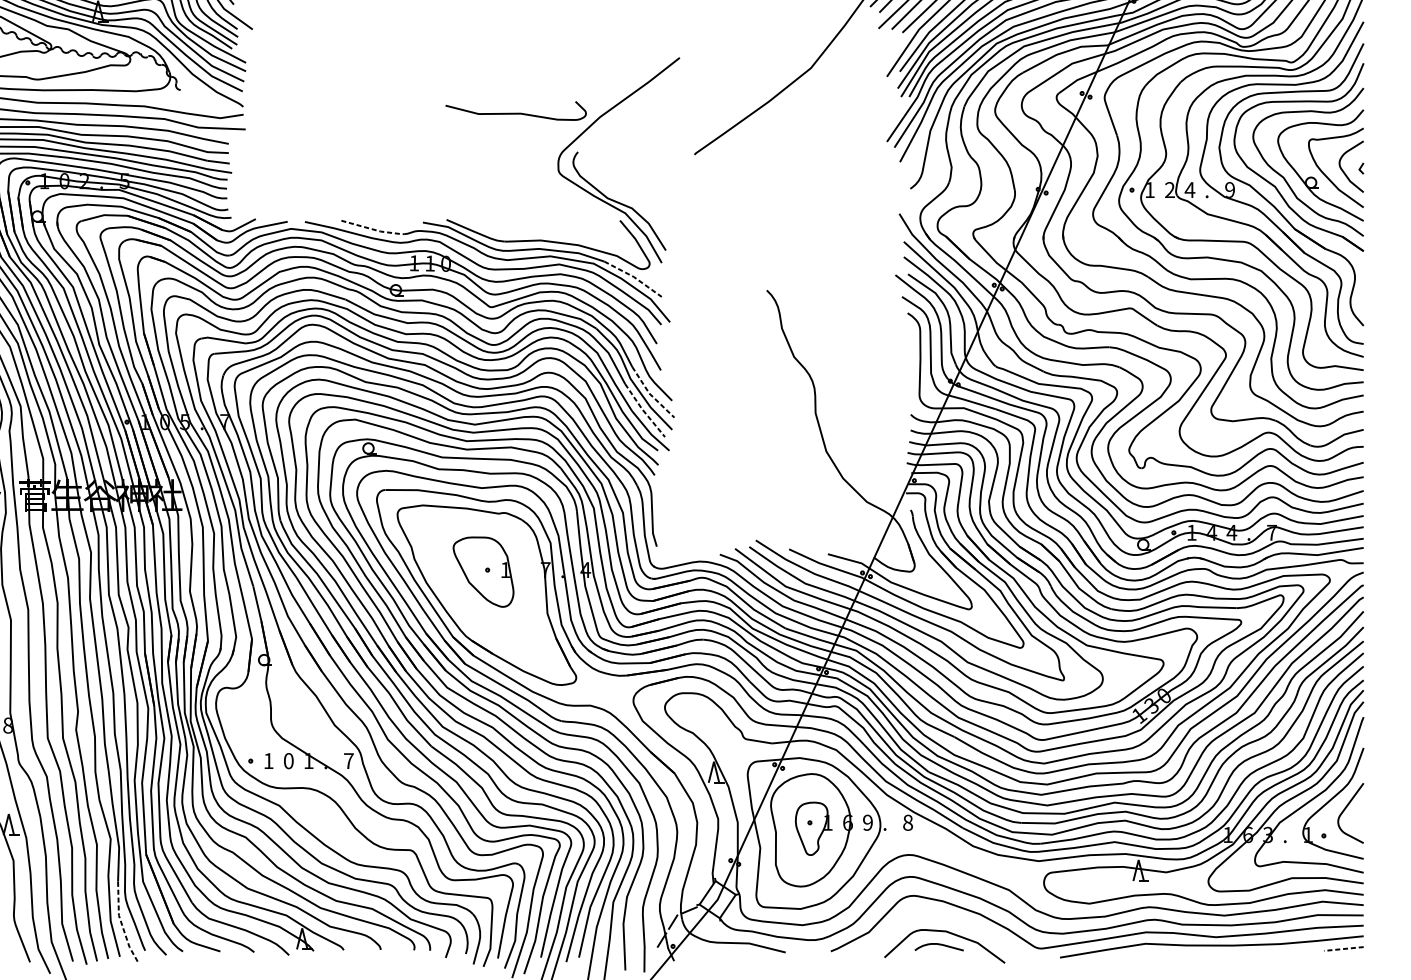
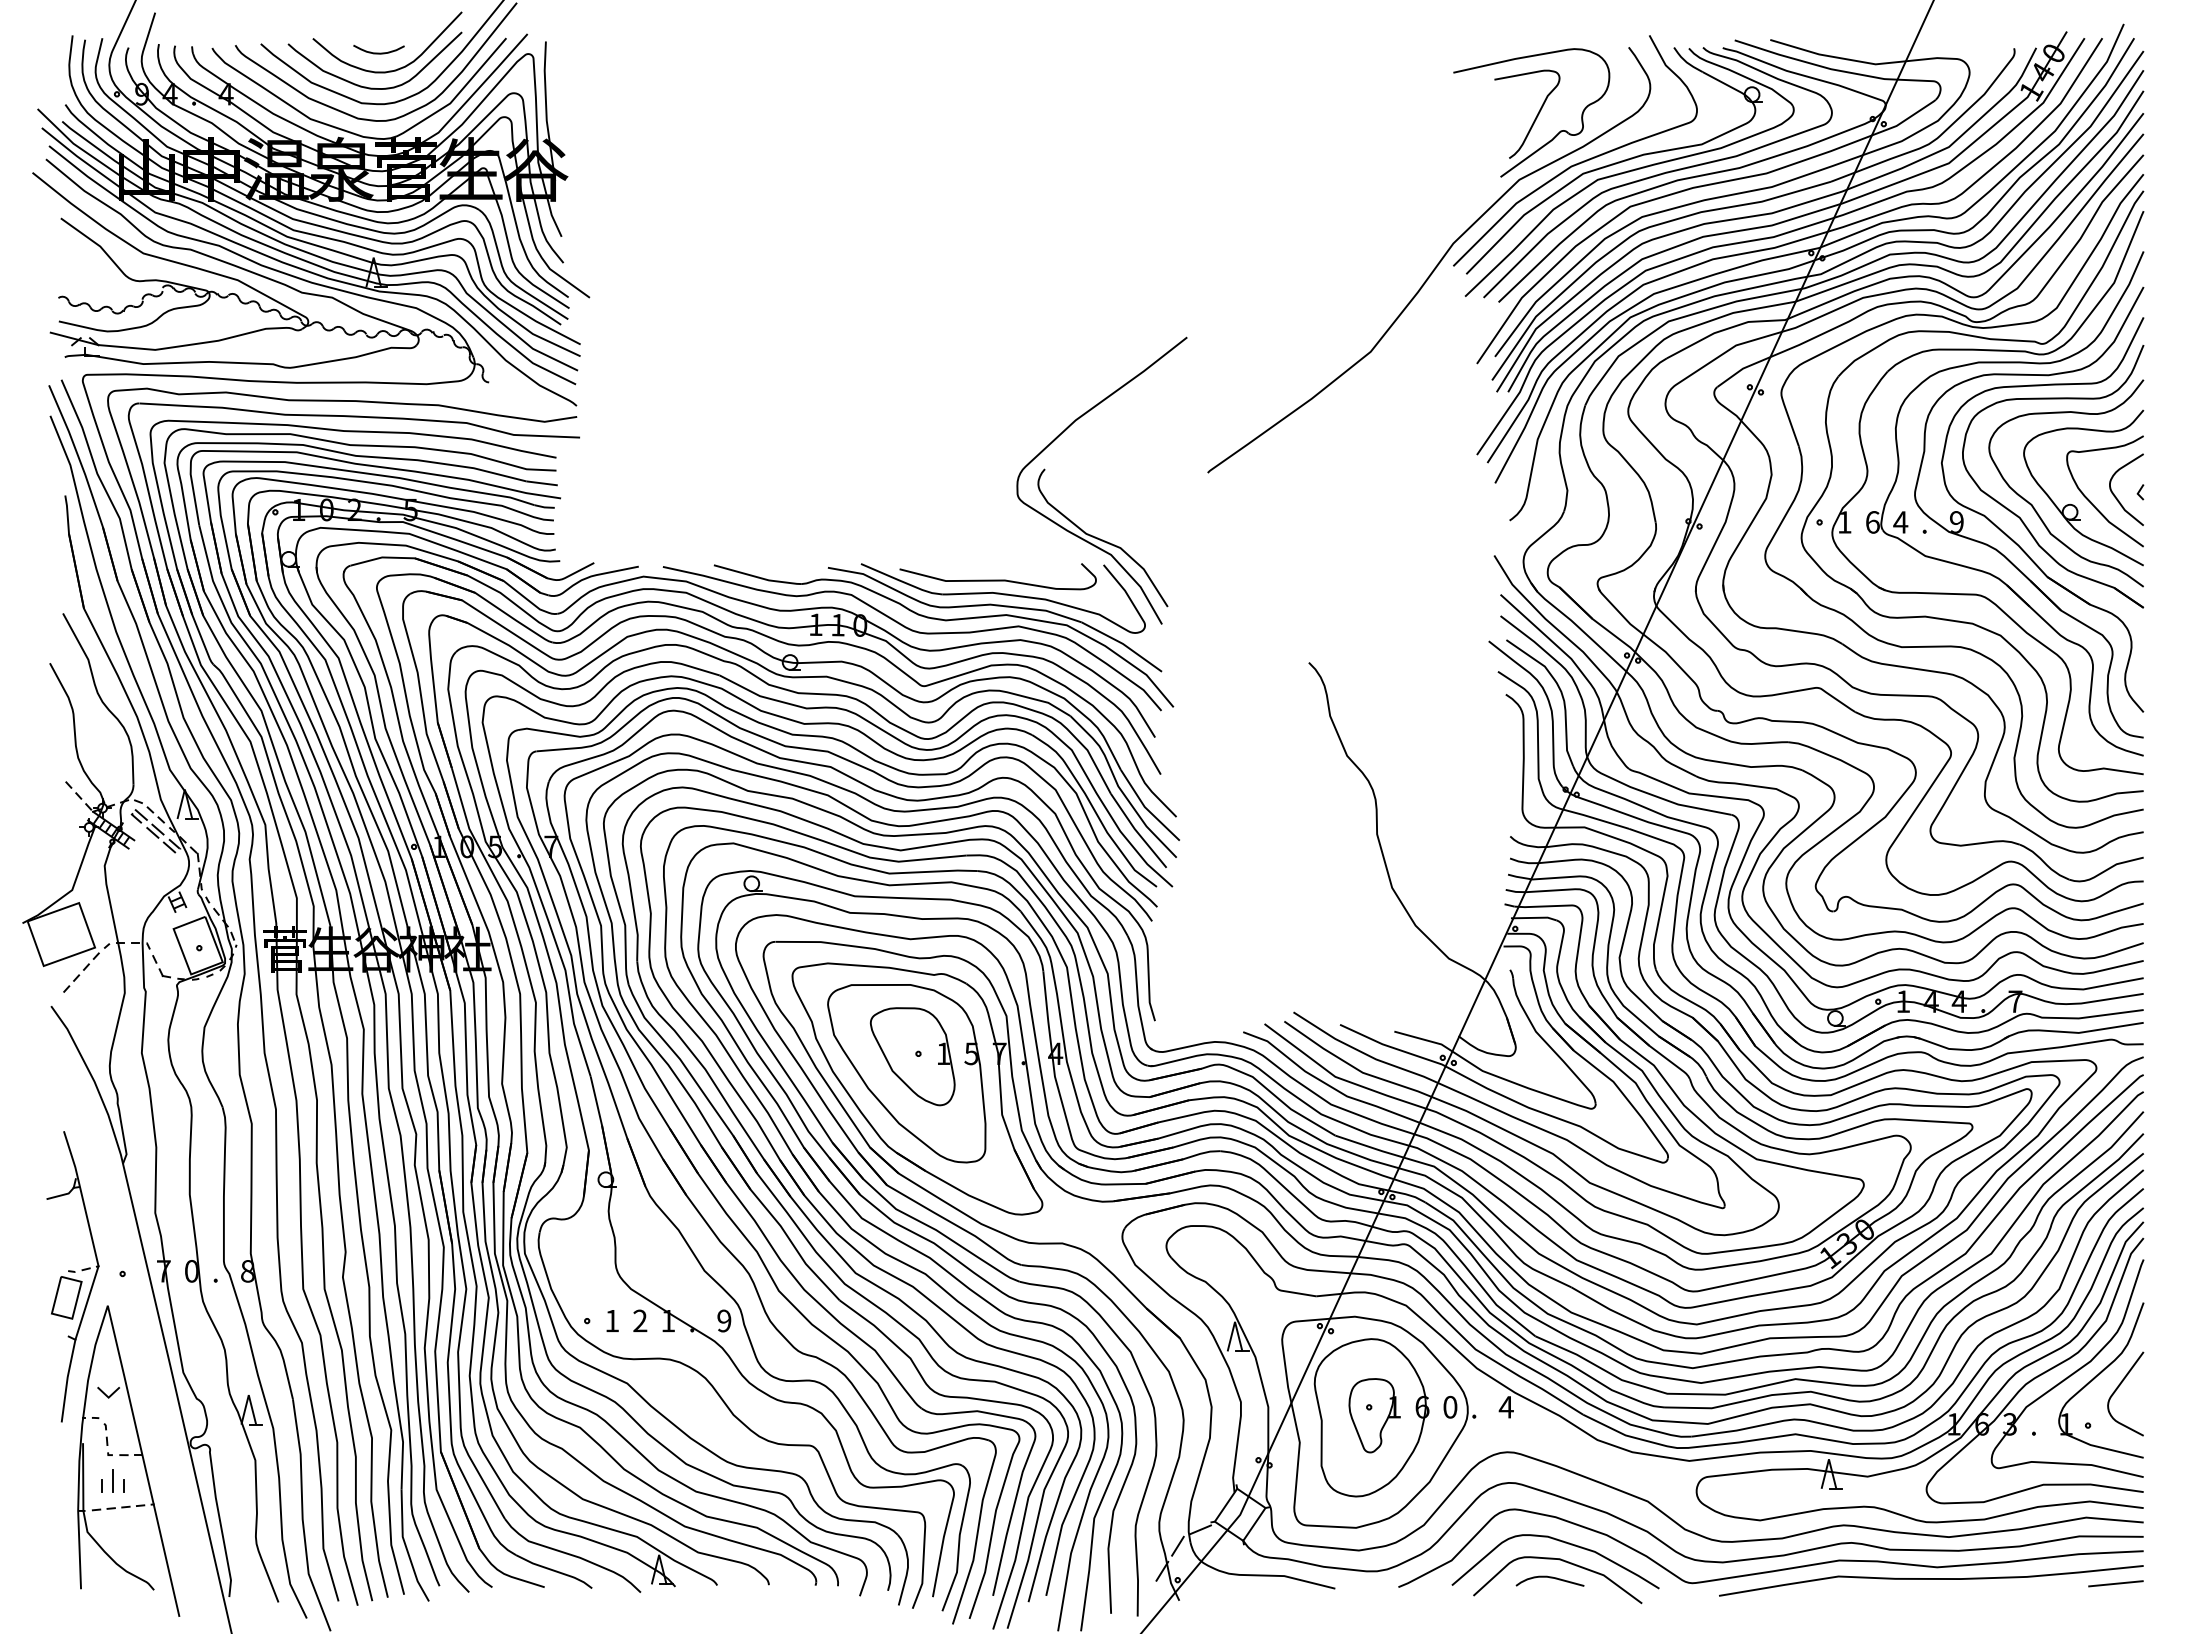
curve: (515, 112) -> (997, 579), moved
text: (1169, 190) -> (1872, 522), 2 -> 6
line: (373, 229) -> (758, 577), dashed -> solid
line: (634, 277) -> (1123, 644), dashed -> solid
line: (650, 394) -> (1146, 808), dashed -> solid
line: (644, 411) -> (1137, 832), dashed -> solid
part: (479, 584) -> (906, 1073), added
text: (288, 760) -> (640, 1320), 0 -> 2
text: (348, 760) -> (724, 1320), 7 -> 9
text: (868, 822) -> (1450, 1407), 9 -> 0
text: (907, 822) -> (1505, 1407), 8 -> 4
curve: (945, 918) -> (1558, 1541), added
line: (121, 923) -> (406, 1547), dashed -> solid
line: (1343, 948) -> (2115, 1583), dashed -> solid

